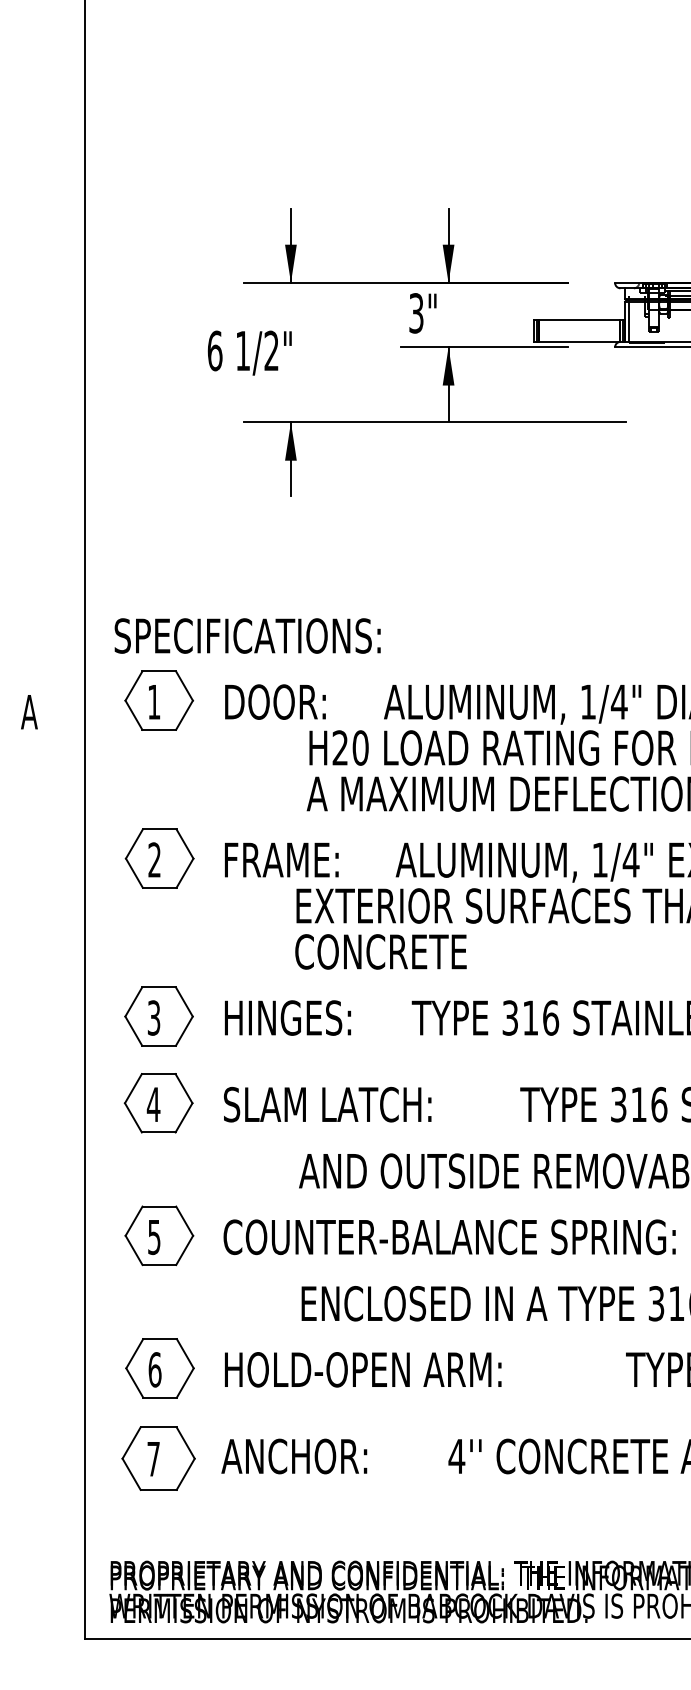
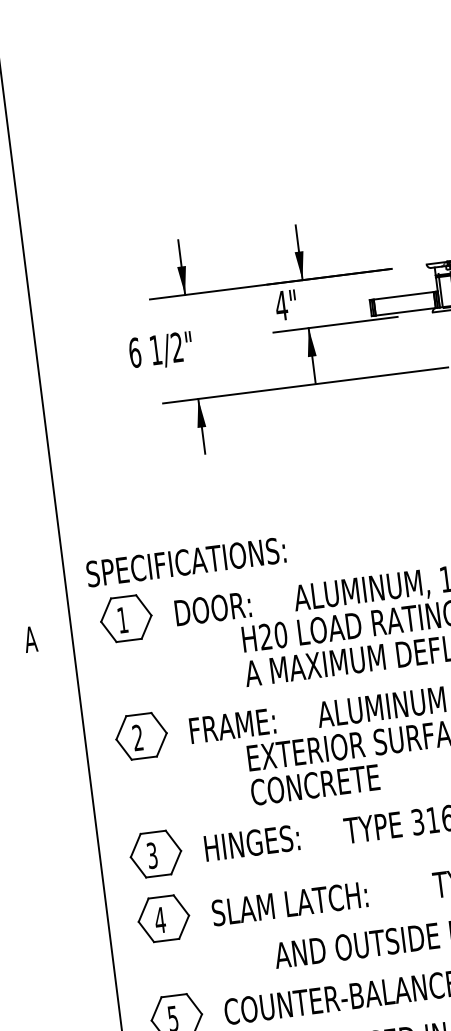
text: (416, 313) -> (281, 305), 3" -> 4"

